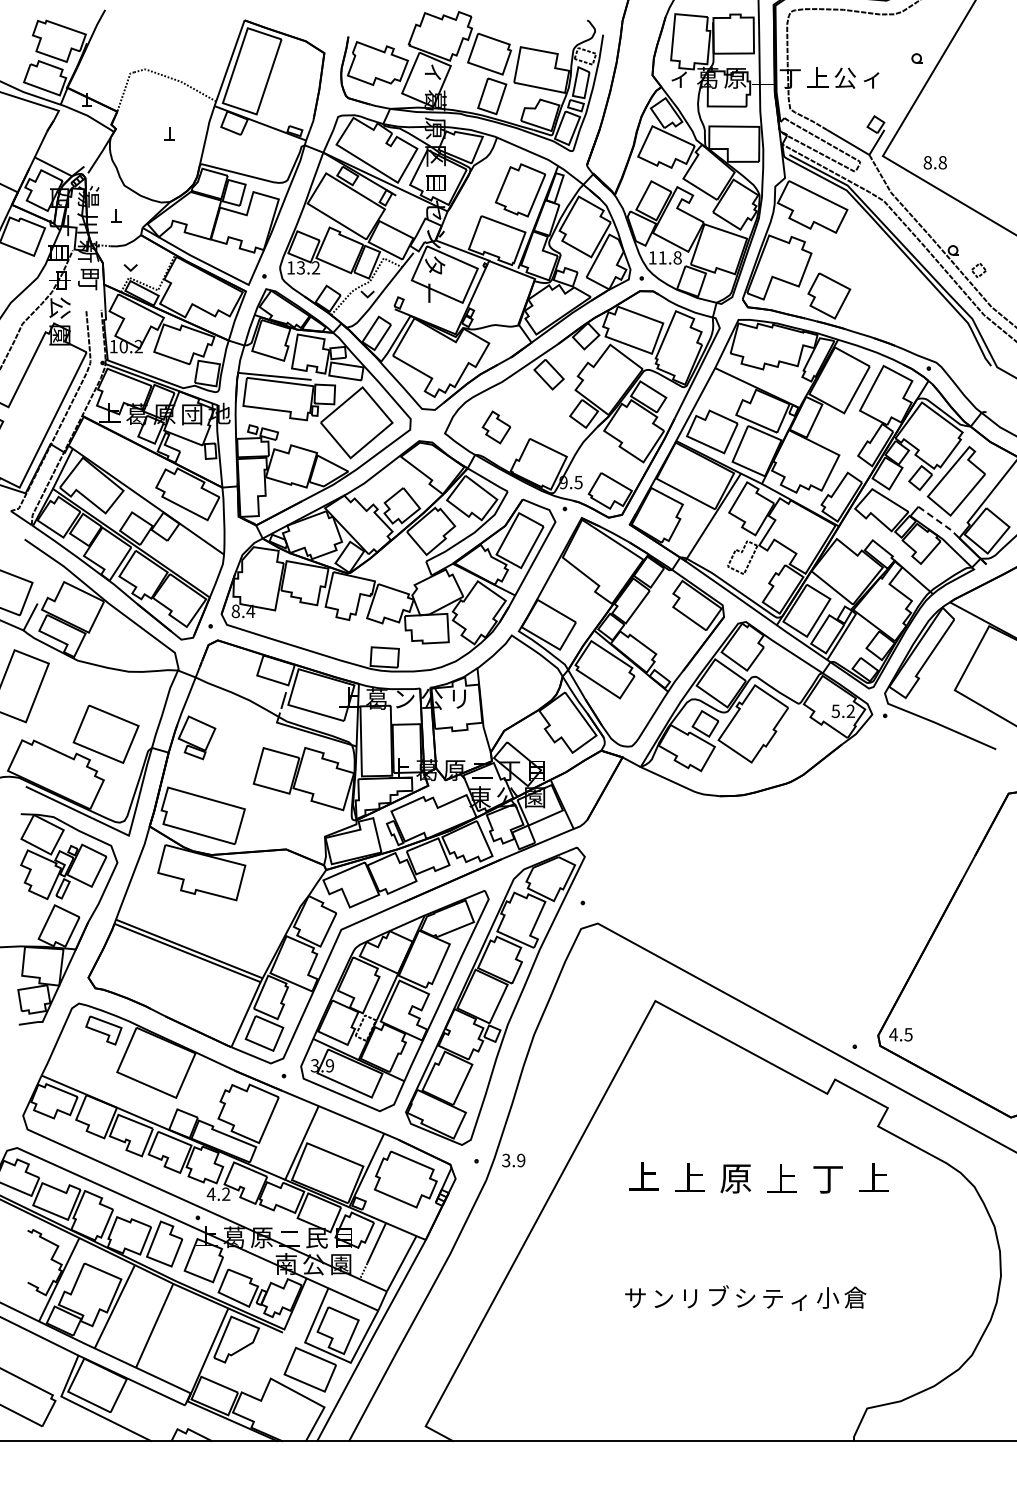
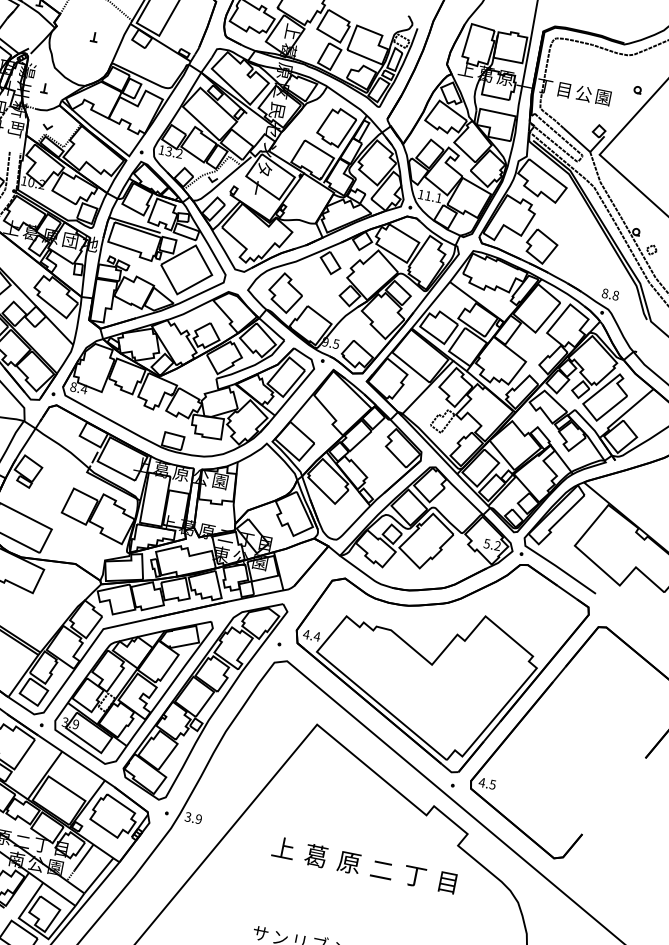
text: (435, 73) -> (292, 32), ィ -> 上
text: (680, 76) -> (466, 69), ィ -> 上
text: (817, 77) -> (564, 89), 上 -> 目
text: (872, 77) -> (603, 97), ィ -> 園
text: (934, 162) -> (610, 294), moved
text: (435, 183) -> (276, 110), 目 -> 民
text: (677, 257) -> (438, 197), 11.8 -> 11.1
part: (496, 427) -> (285, 293), size x1.67
line: (940, 522) -> (588, 424), dashed -> solid
text: (459, 698) -> (220, 481), リ -> 園
text: (404, 699) -> (181, 473), ン -> 原
part: (797, 878) -> (435, 657), added
text: (689, 1177) -> (316, 855), 上 -> 葛
text: (781, 1178) -> (381, 869), 上 -> 二
text: (873, 1178) -> (447, 882), 上 -> 目
text: (316, 1237) -> (41, 844), 民 -> 丁

